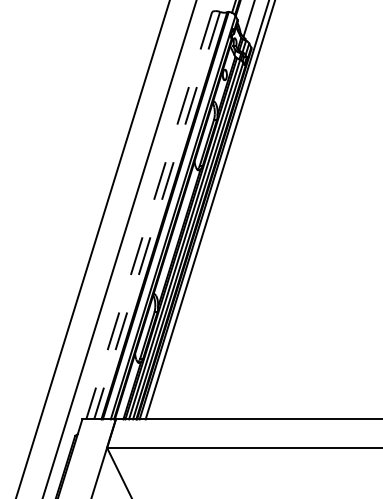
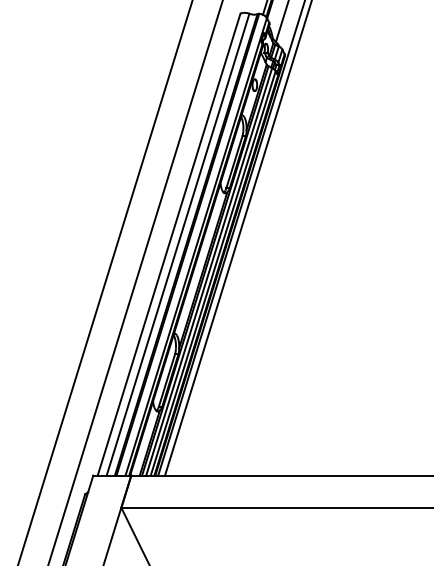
line: (149, 215) -> (169, 244), dashed -> solid
line: (157, 215) -> (178, 244), dashed -> solid

